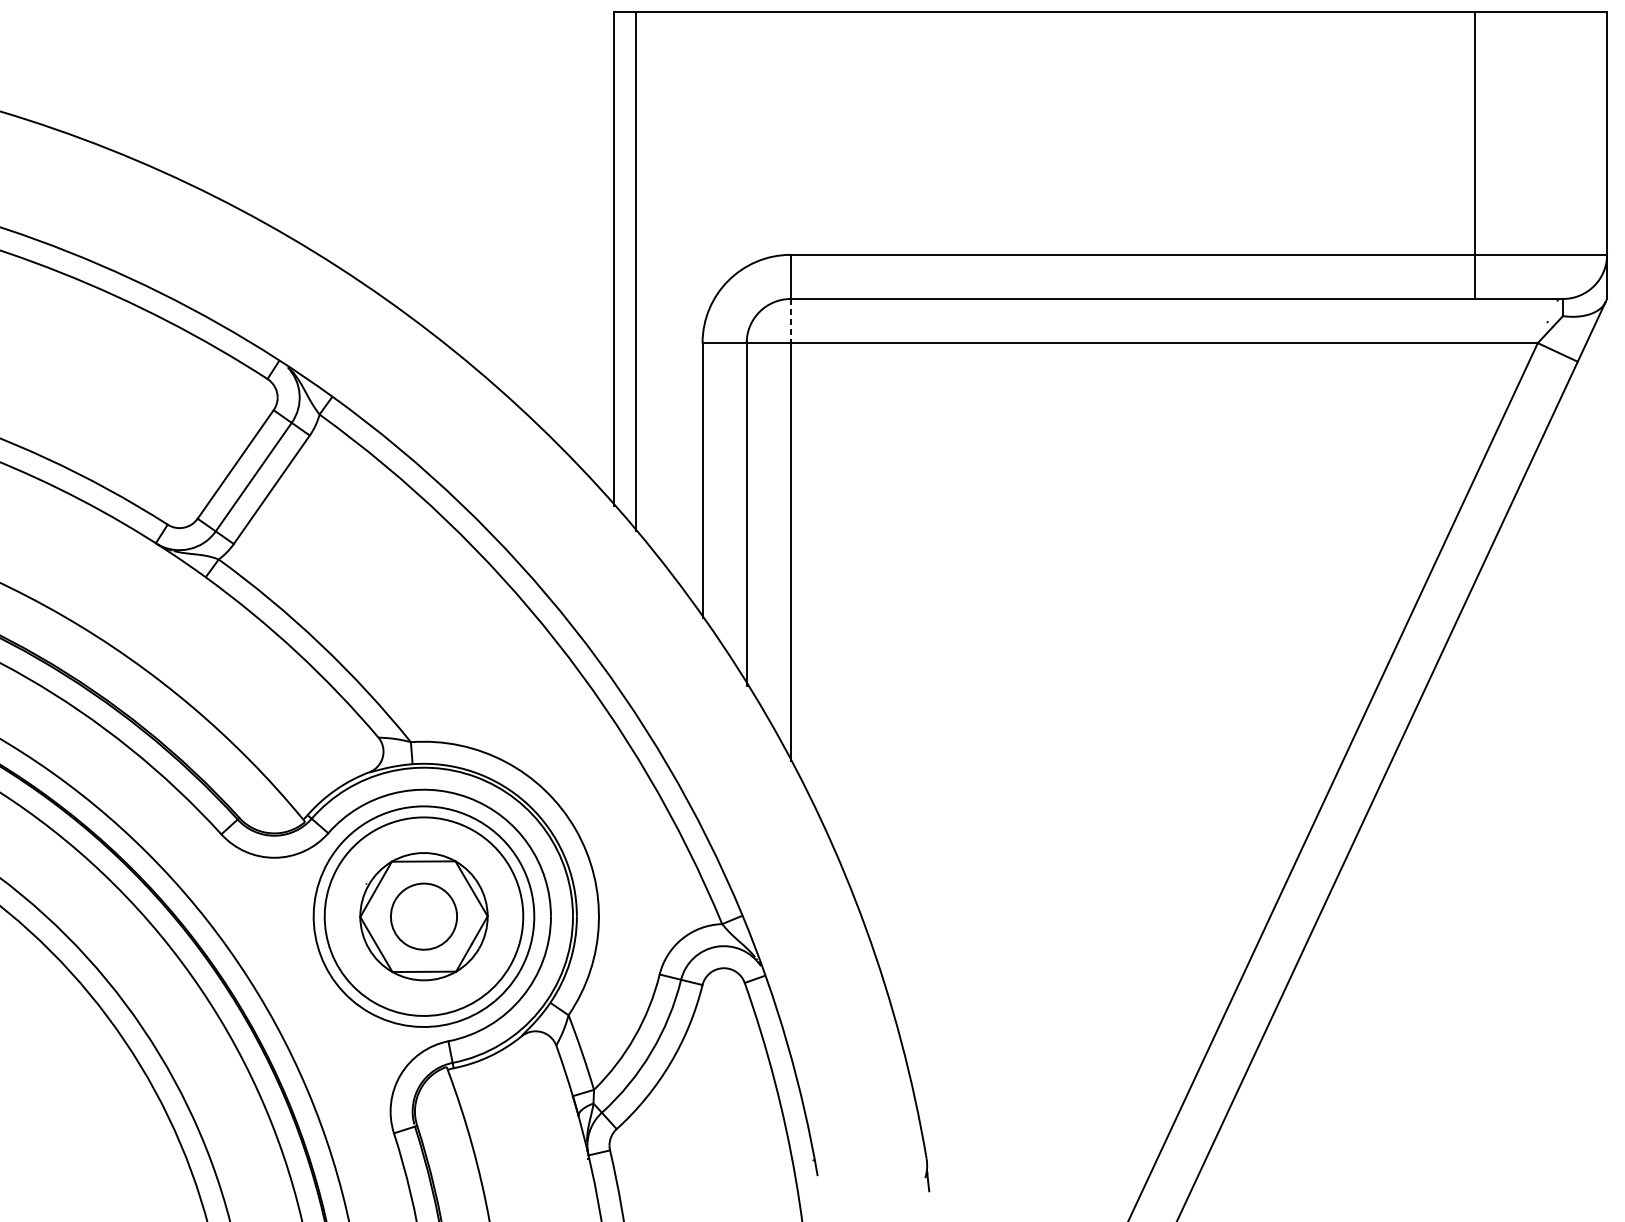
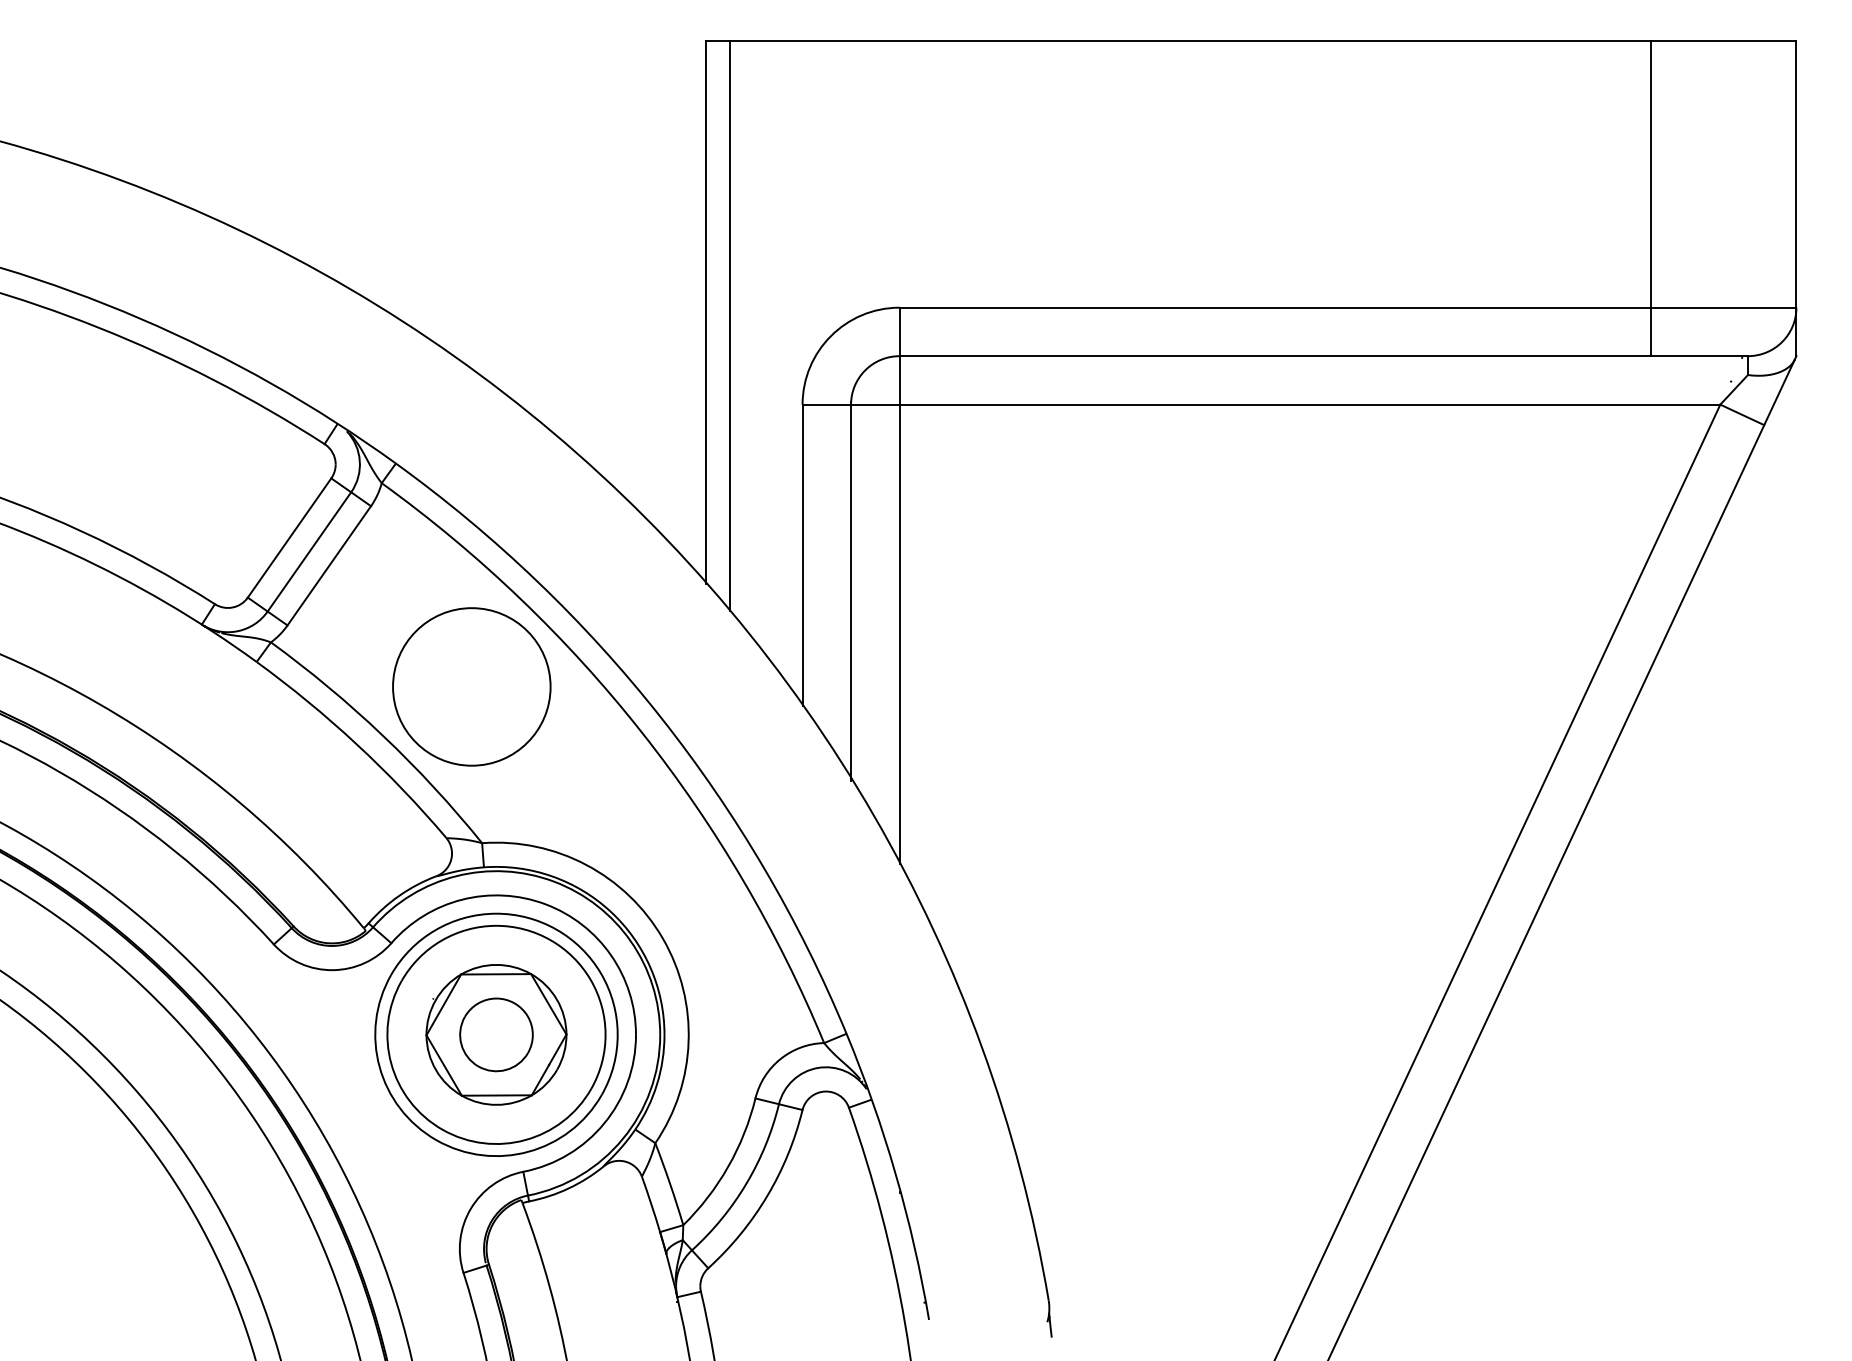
line: (790, 321) -> (899, 380), dashed -> solid
part: (401, 599) -> (471, 686), added

